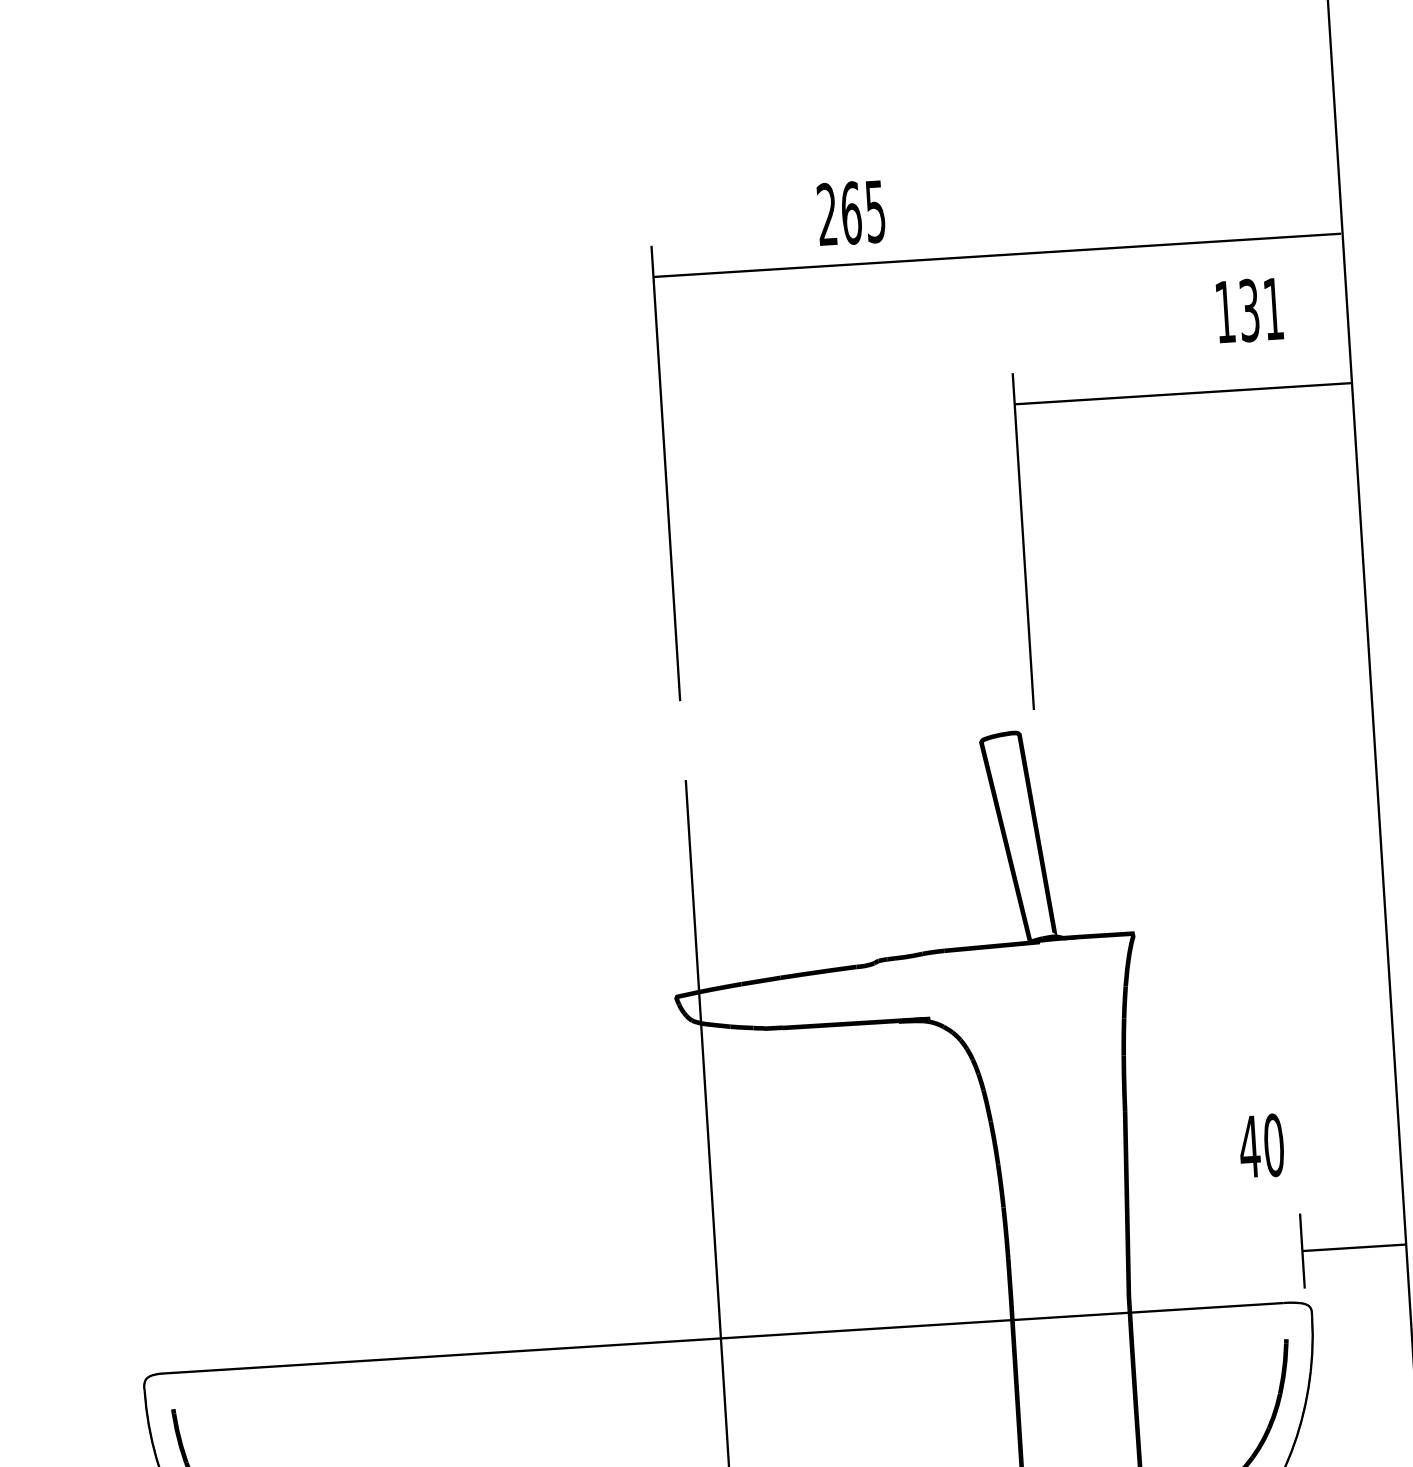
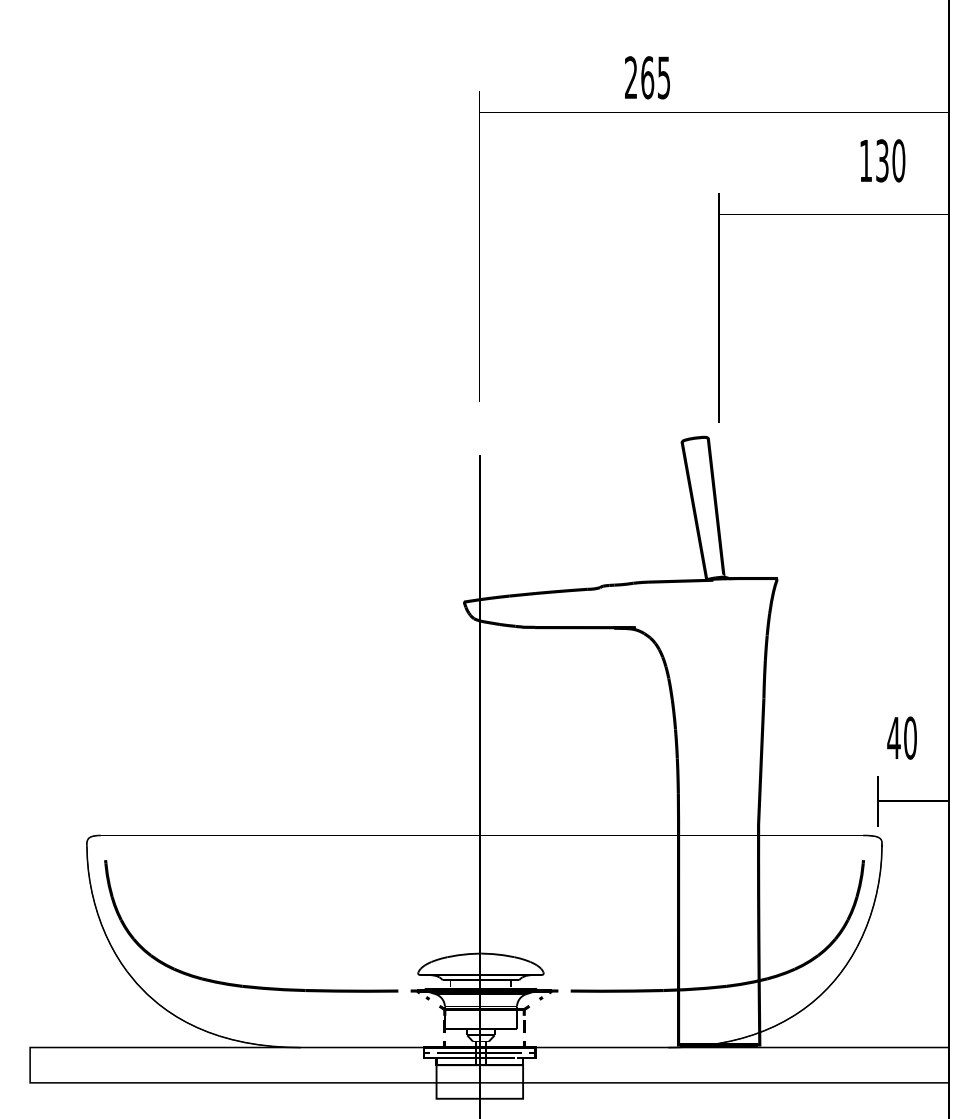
text: (851, 212) -> (647, 77), moved
text: (1273, 308) -> (898, 160), 131 -> 130
text: (1260, 1145) -> (901, 737), moved

